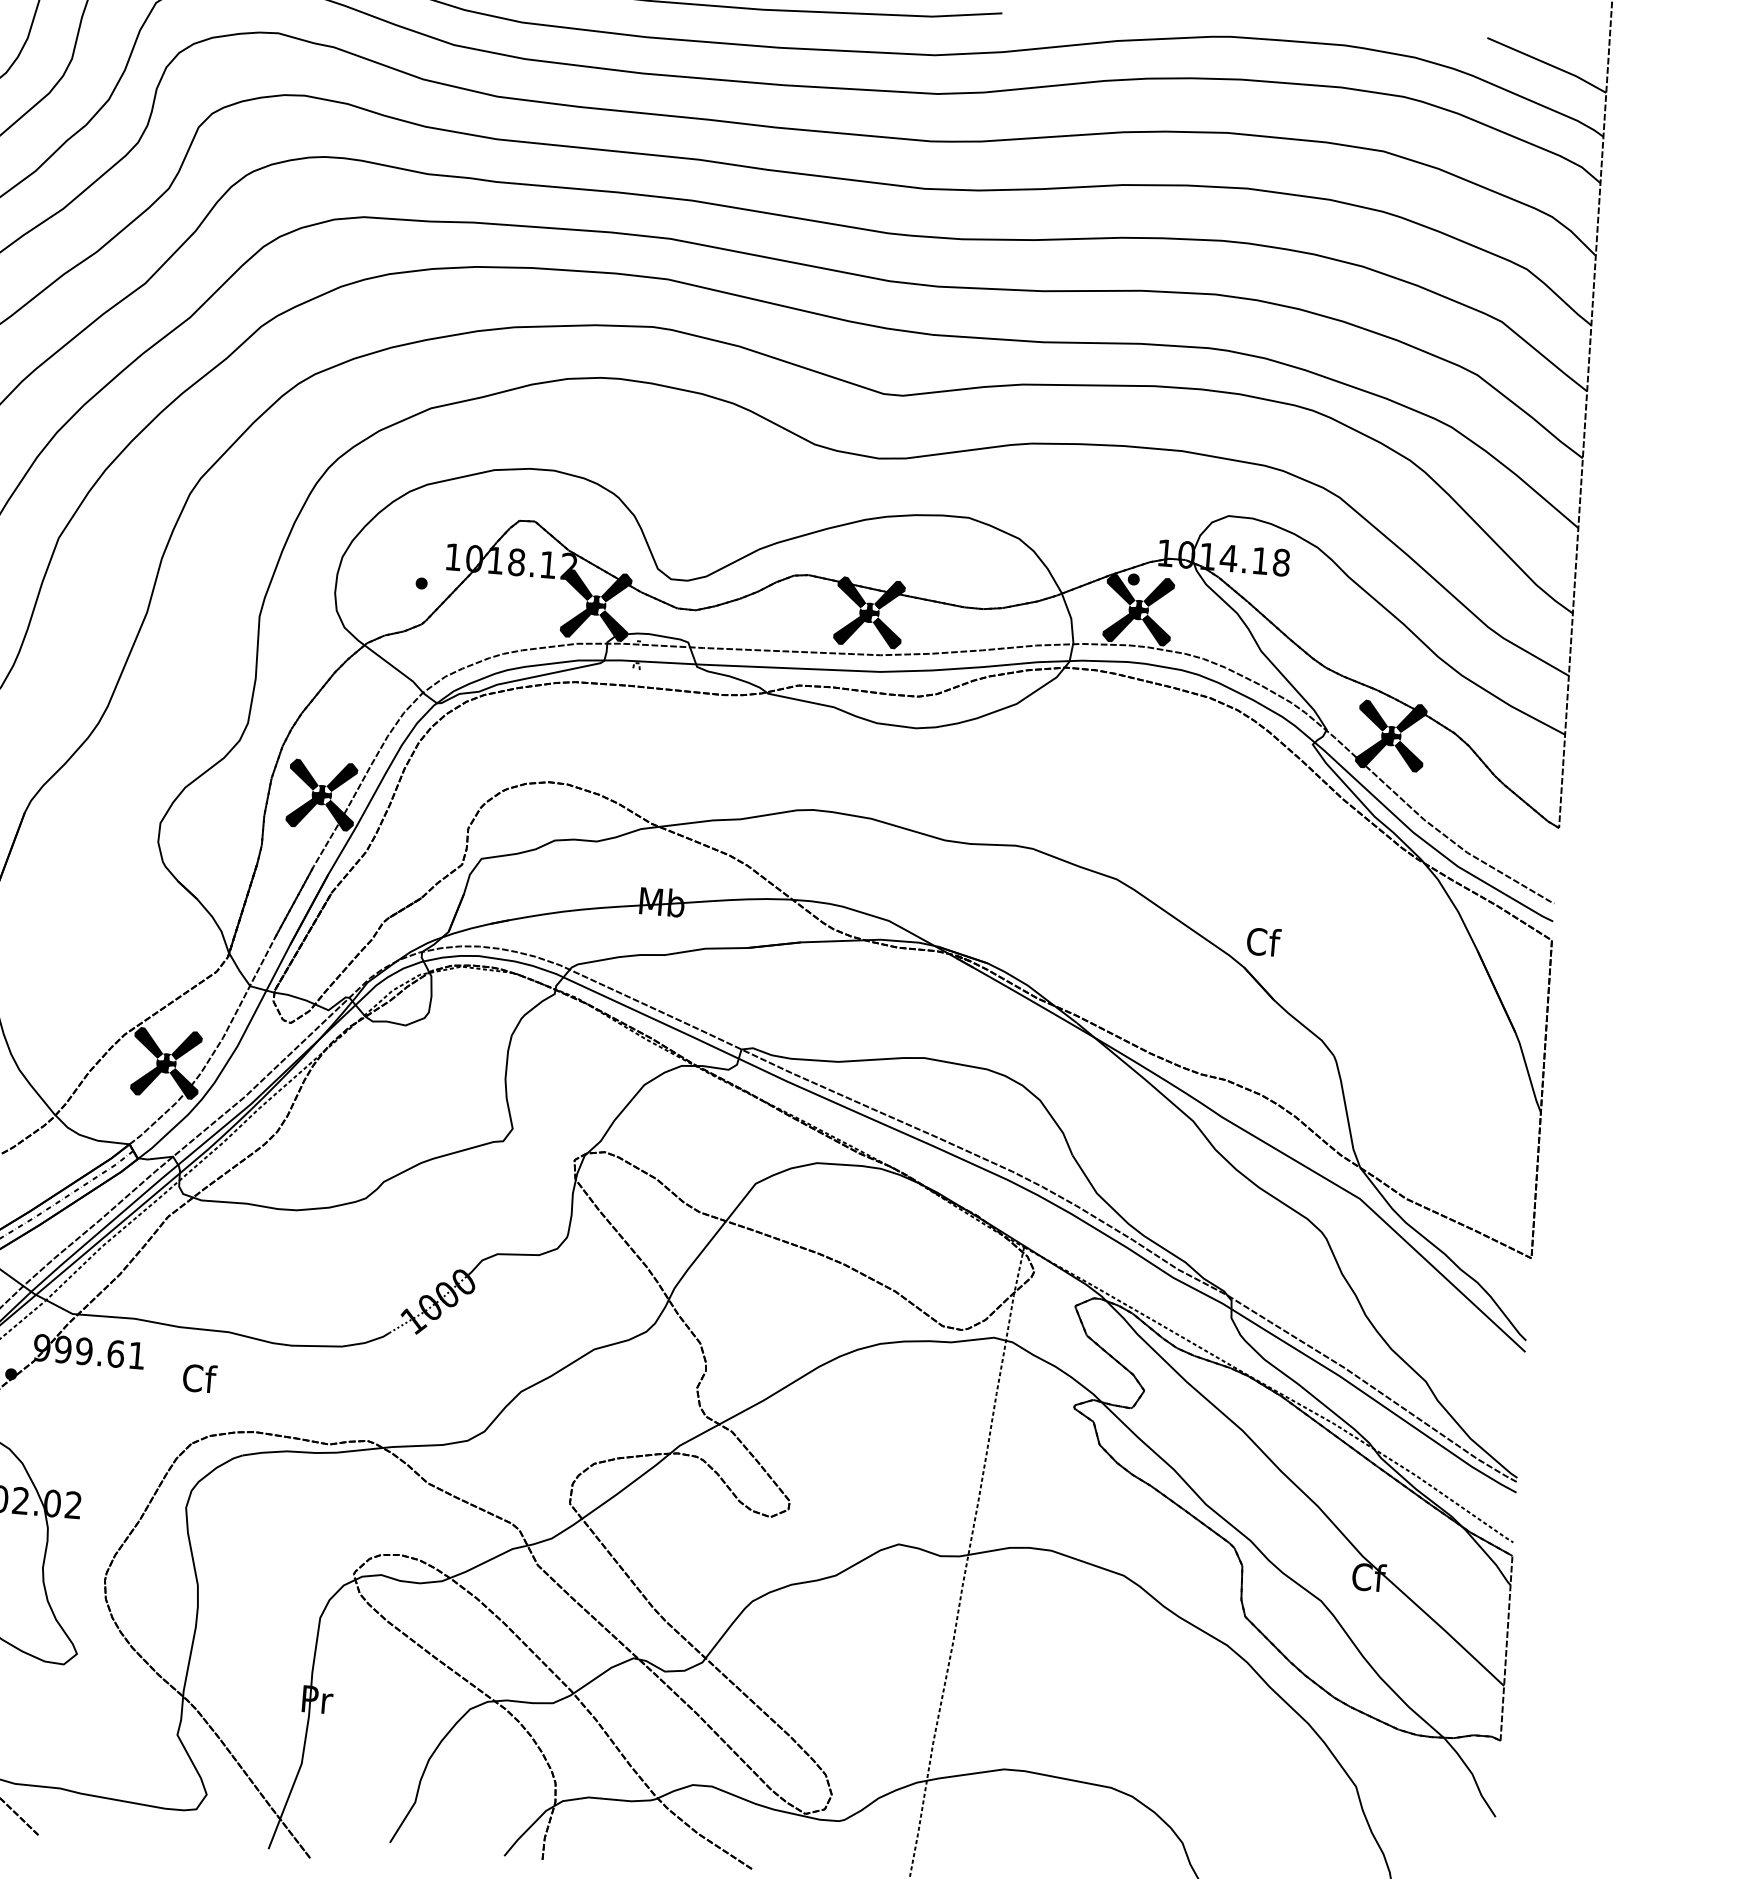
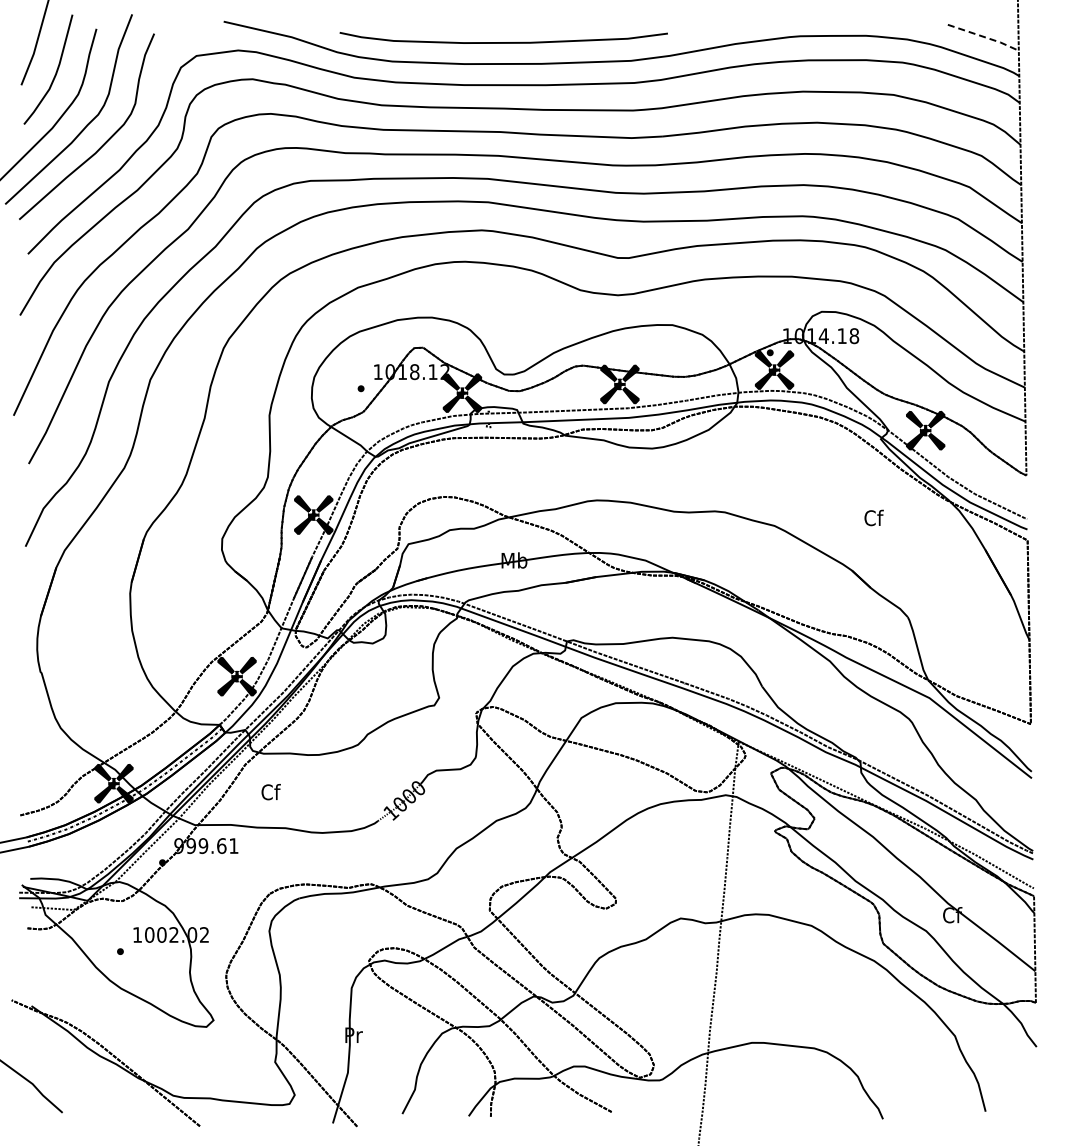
line: (1548, 65) -> (984, 37), solid -> dashed
text: (1262, 941) -> (873, 517), moved
text: (198, 1378) -> (270, 792), moved

